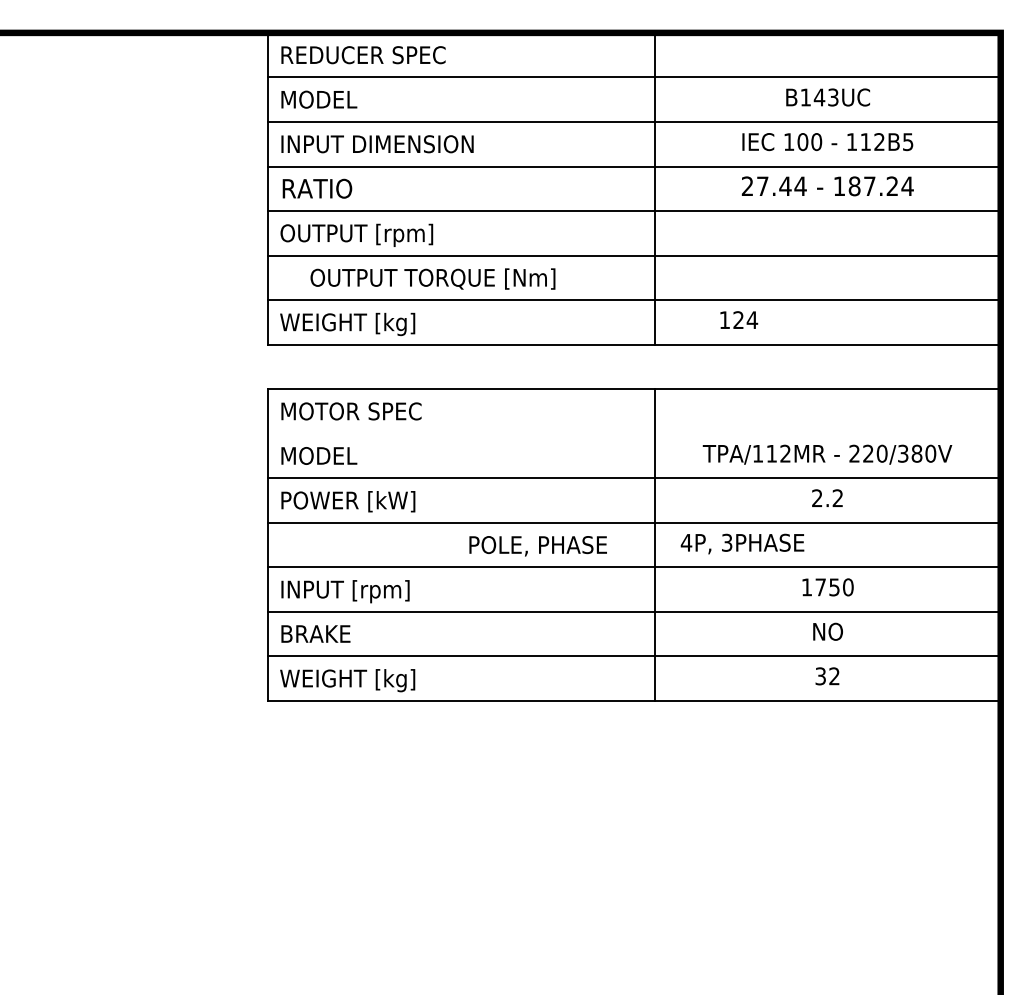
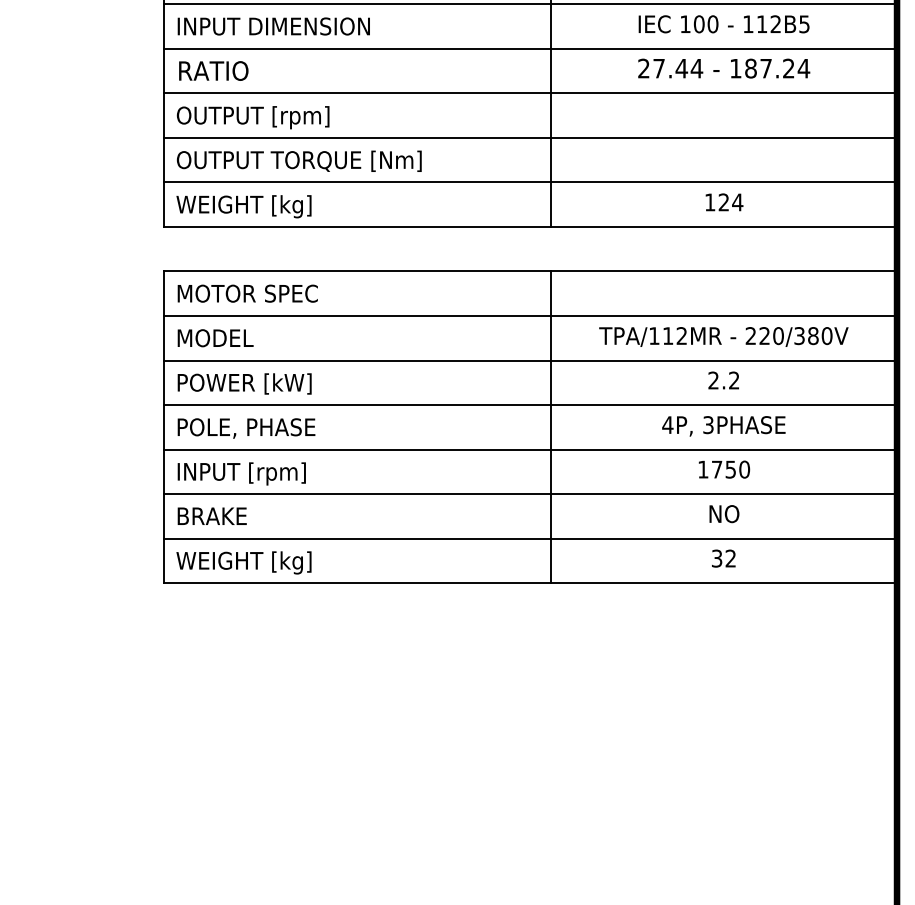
text: (432, 278) -> (298, 160), moved
text: (739, 319) -> (724, 201), moved
line: (634, 433) -> (530, 315), added
text: (742, 543) -> (723, 425), moved
text: (537, 546) -> (245, 428), moved

